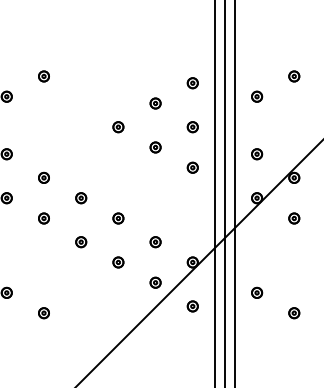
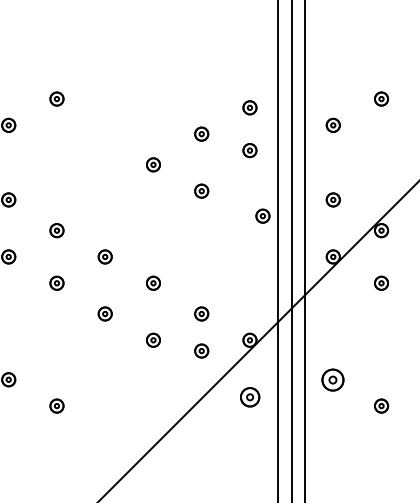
part: (192, 127) -> (249, 150), moved
part: (192, 167) -> (262, 215), moved
part: (155, 282) -> (201, 350), moved
part: (257, 292) -> (333, 379), size x1.6
part: (192, 306) -> (249, 397), size x1.4

